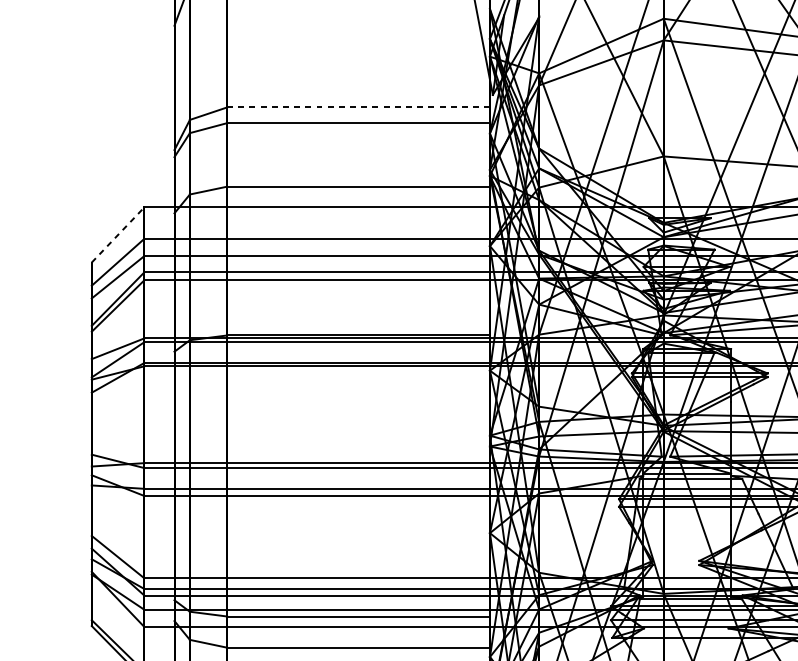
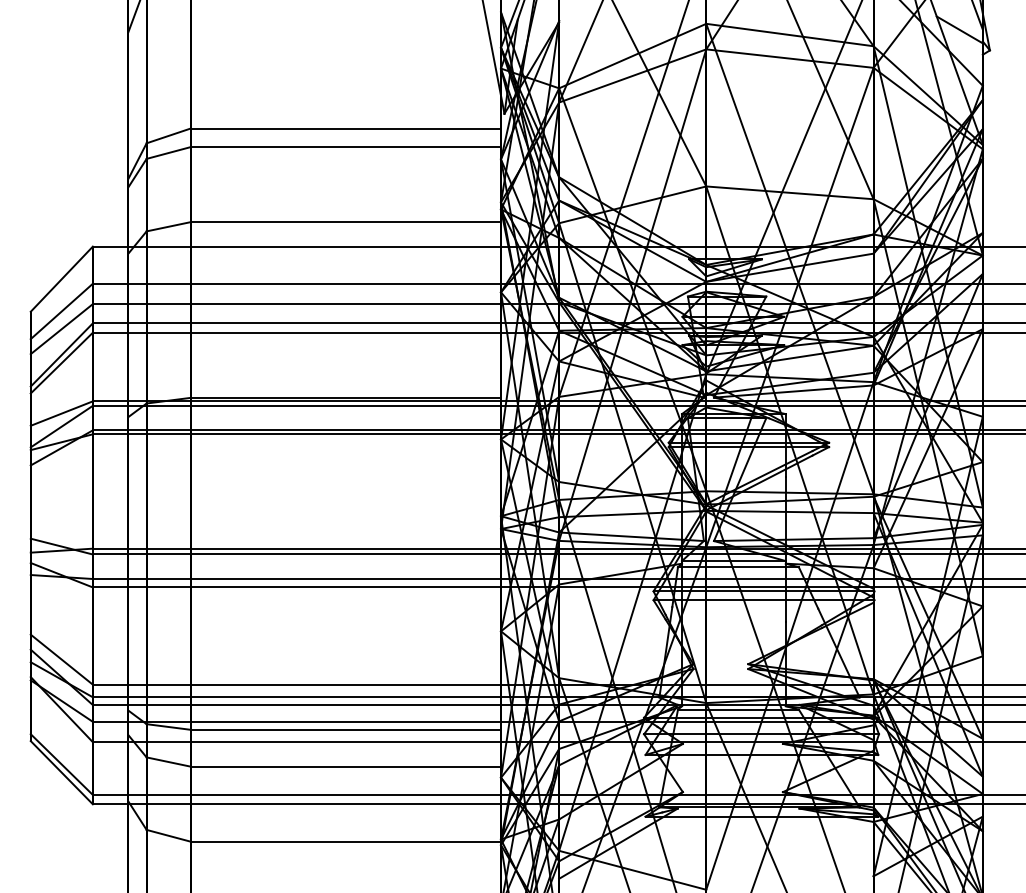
line: (359, 107) -> (346, 128), dashed -> solid
line: (117, 235) -> (61, 279), dashed -> solid

